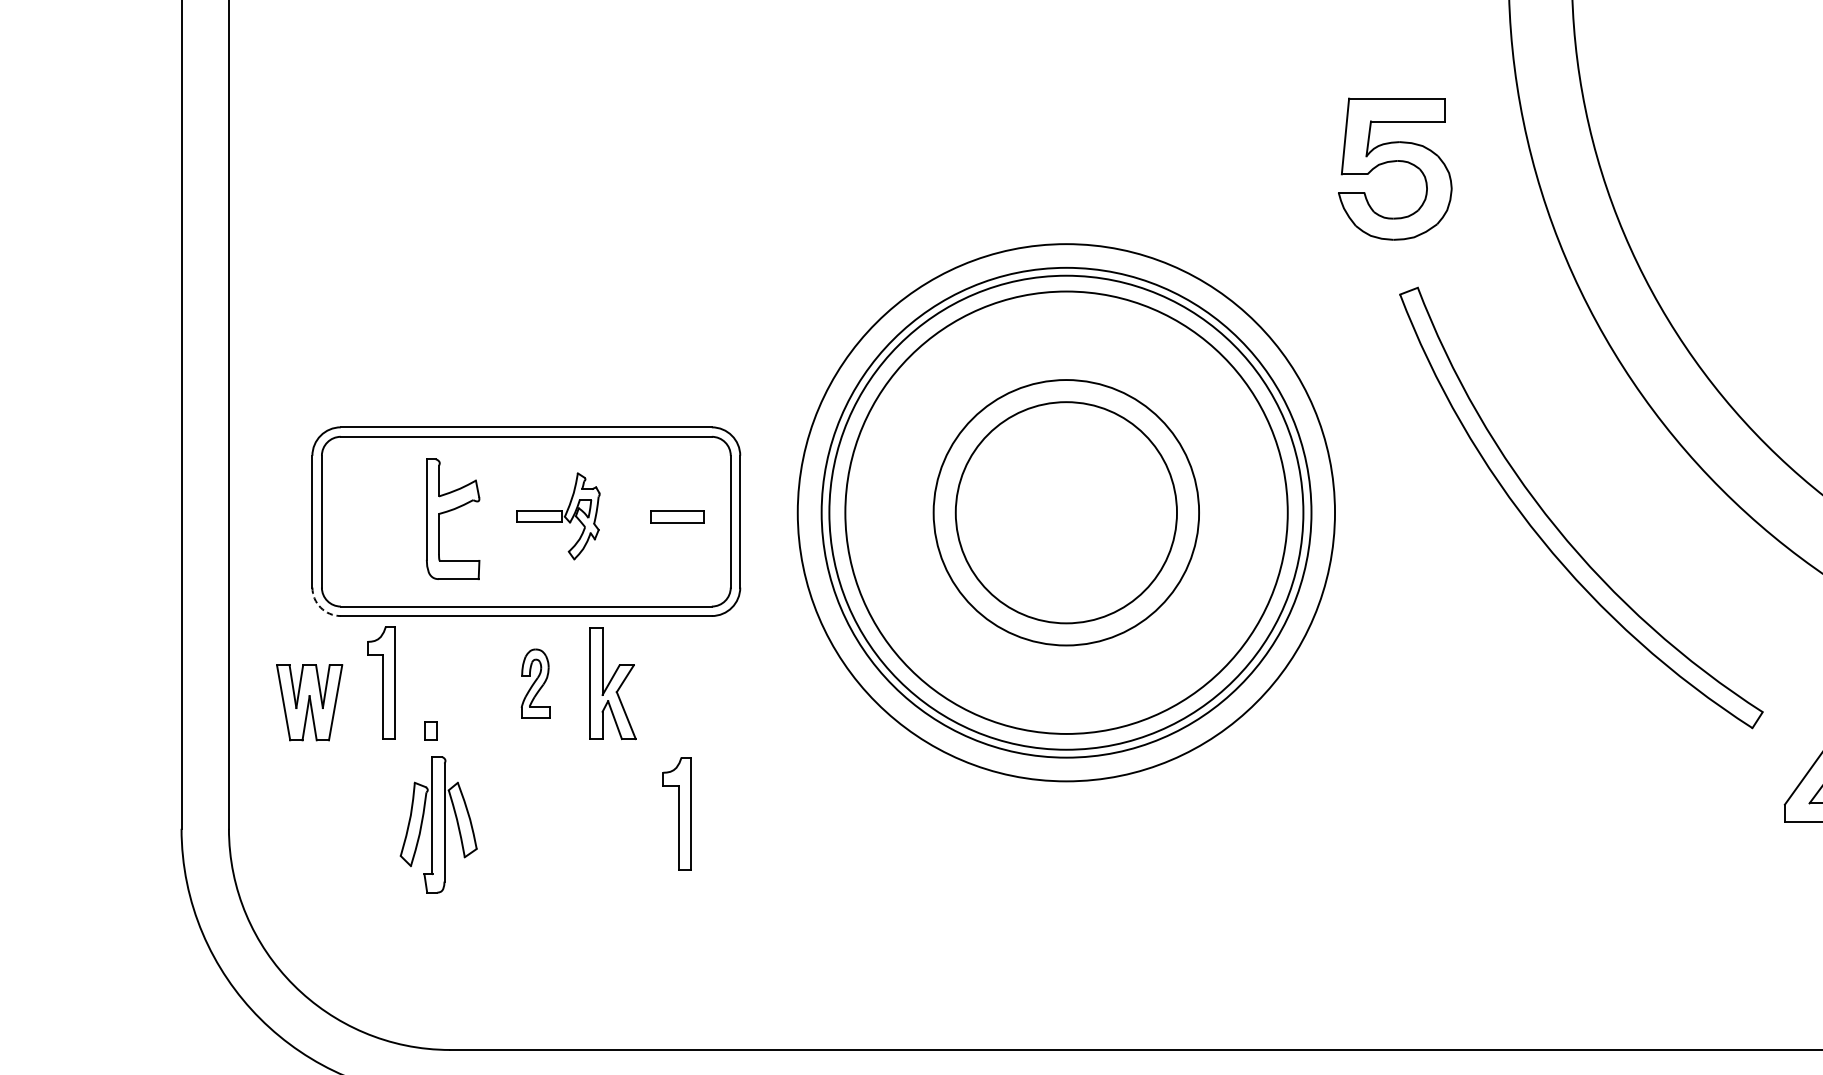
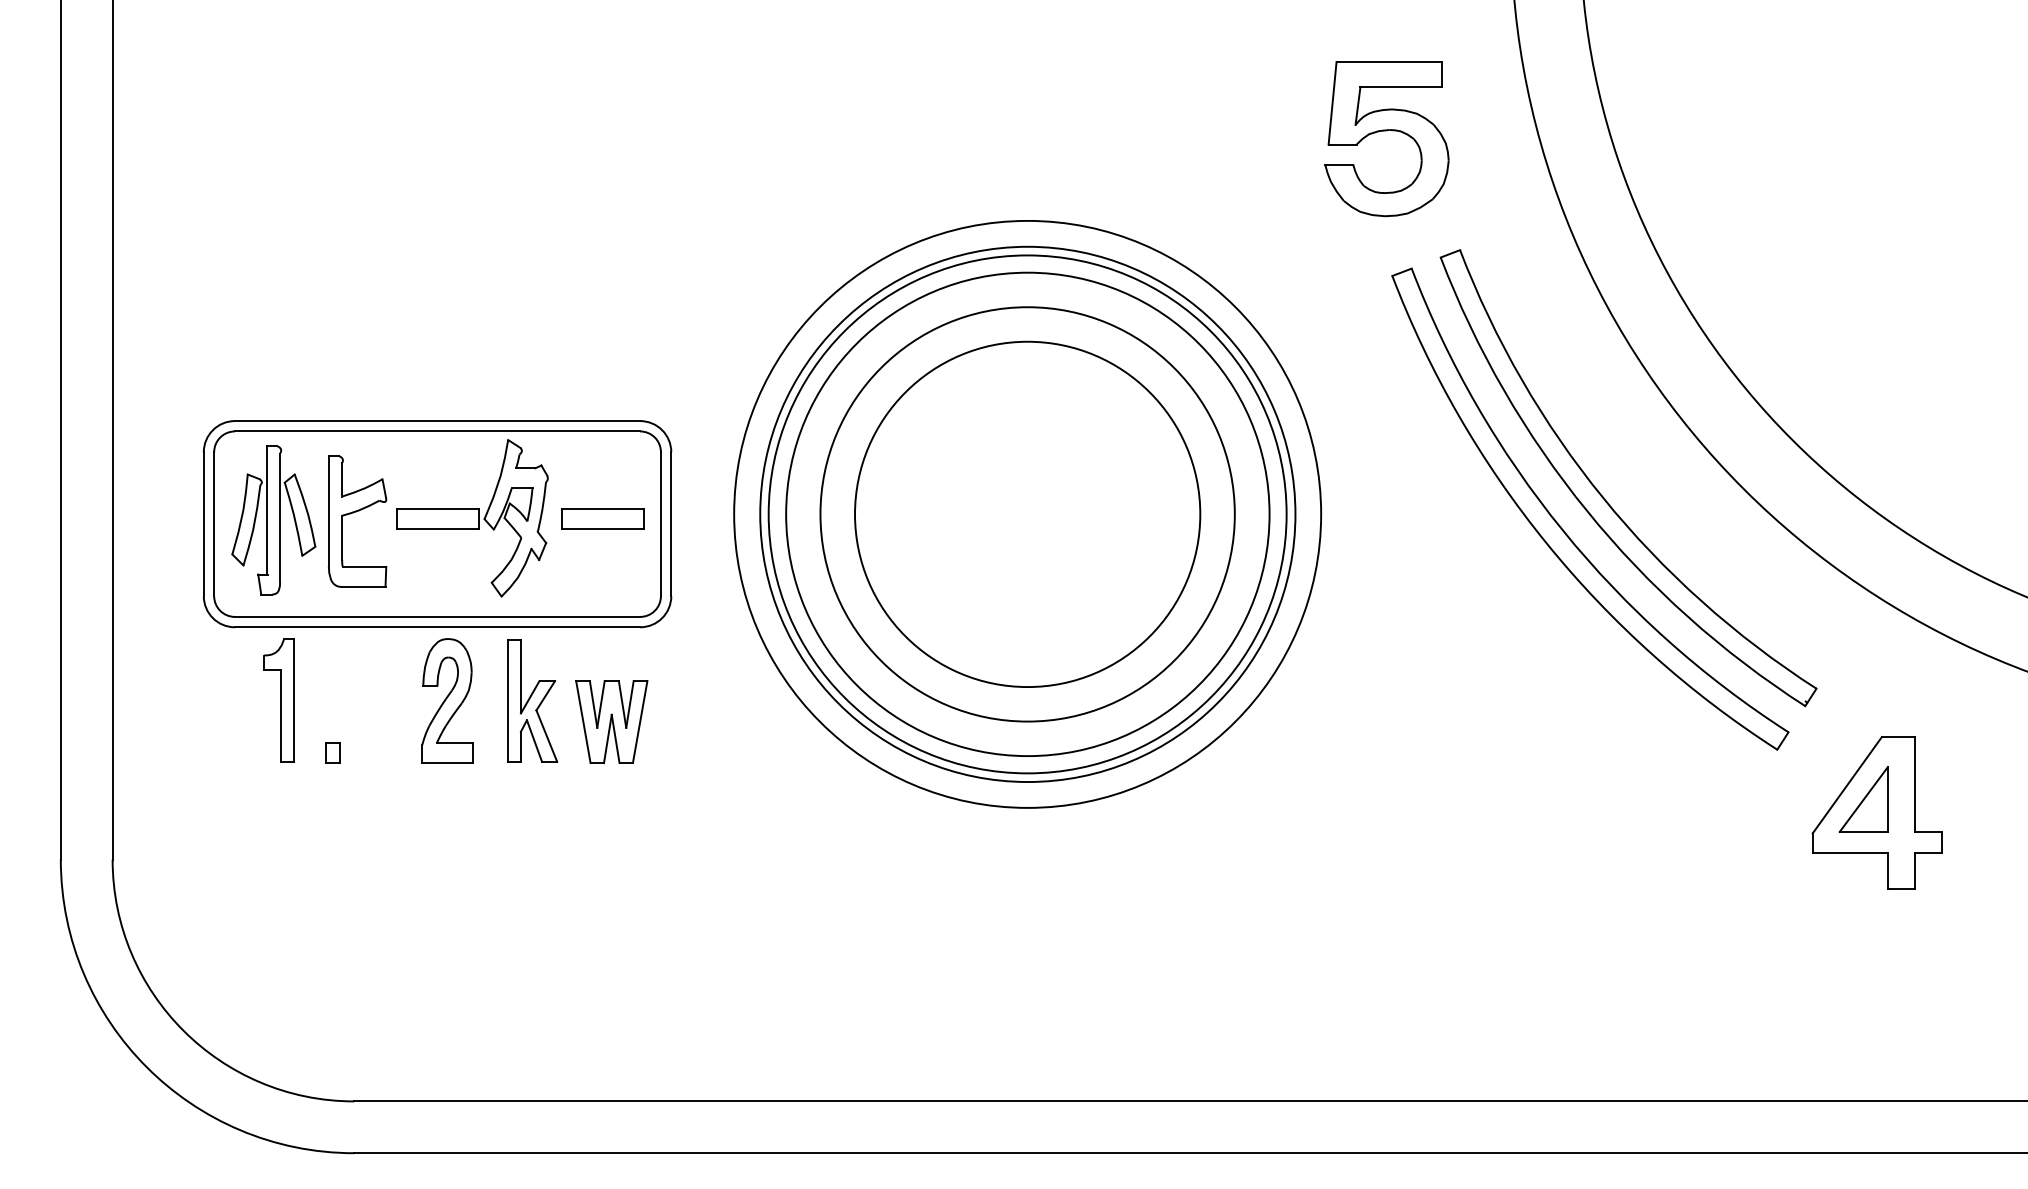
part: (1594, 497) -> (1604, 497), added
circle: (1066, 512) -> (1027, 514), size x1.43
circle: (1066, 512) -> (1027, 514), size x1.43
part: (558, 516) -> (472, 518), size x1.67
part: (677, 516) -> (602, 518), size x1.43
arc: (320, 608) -> (212, 618), dashed -> solid
part: (535, 683) -> (447, 700), size x1.67
part: (309, 702) -> (611, 721), moved
part: (676, 813) -> (601, 843), removed
part: (438, 824) -> (273, 520), moved

